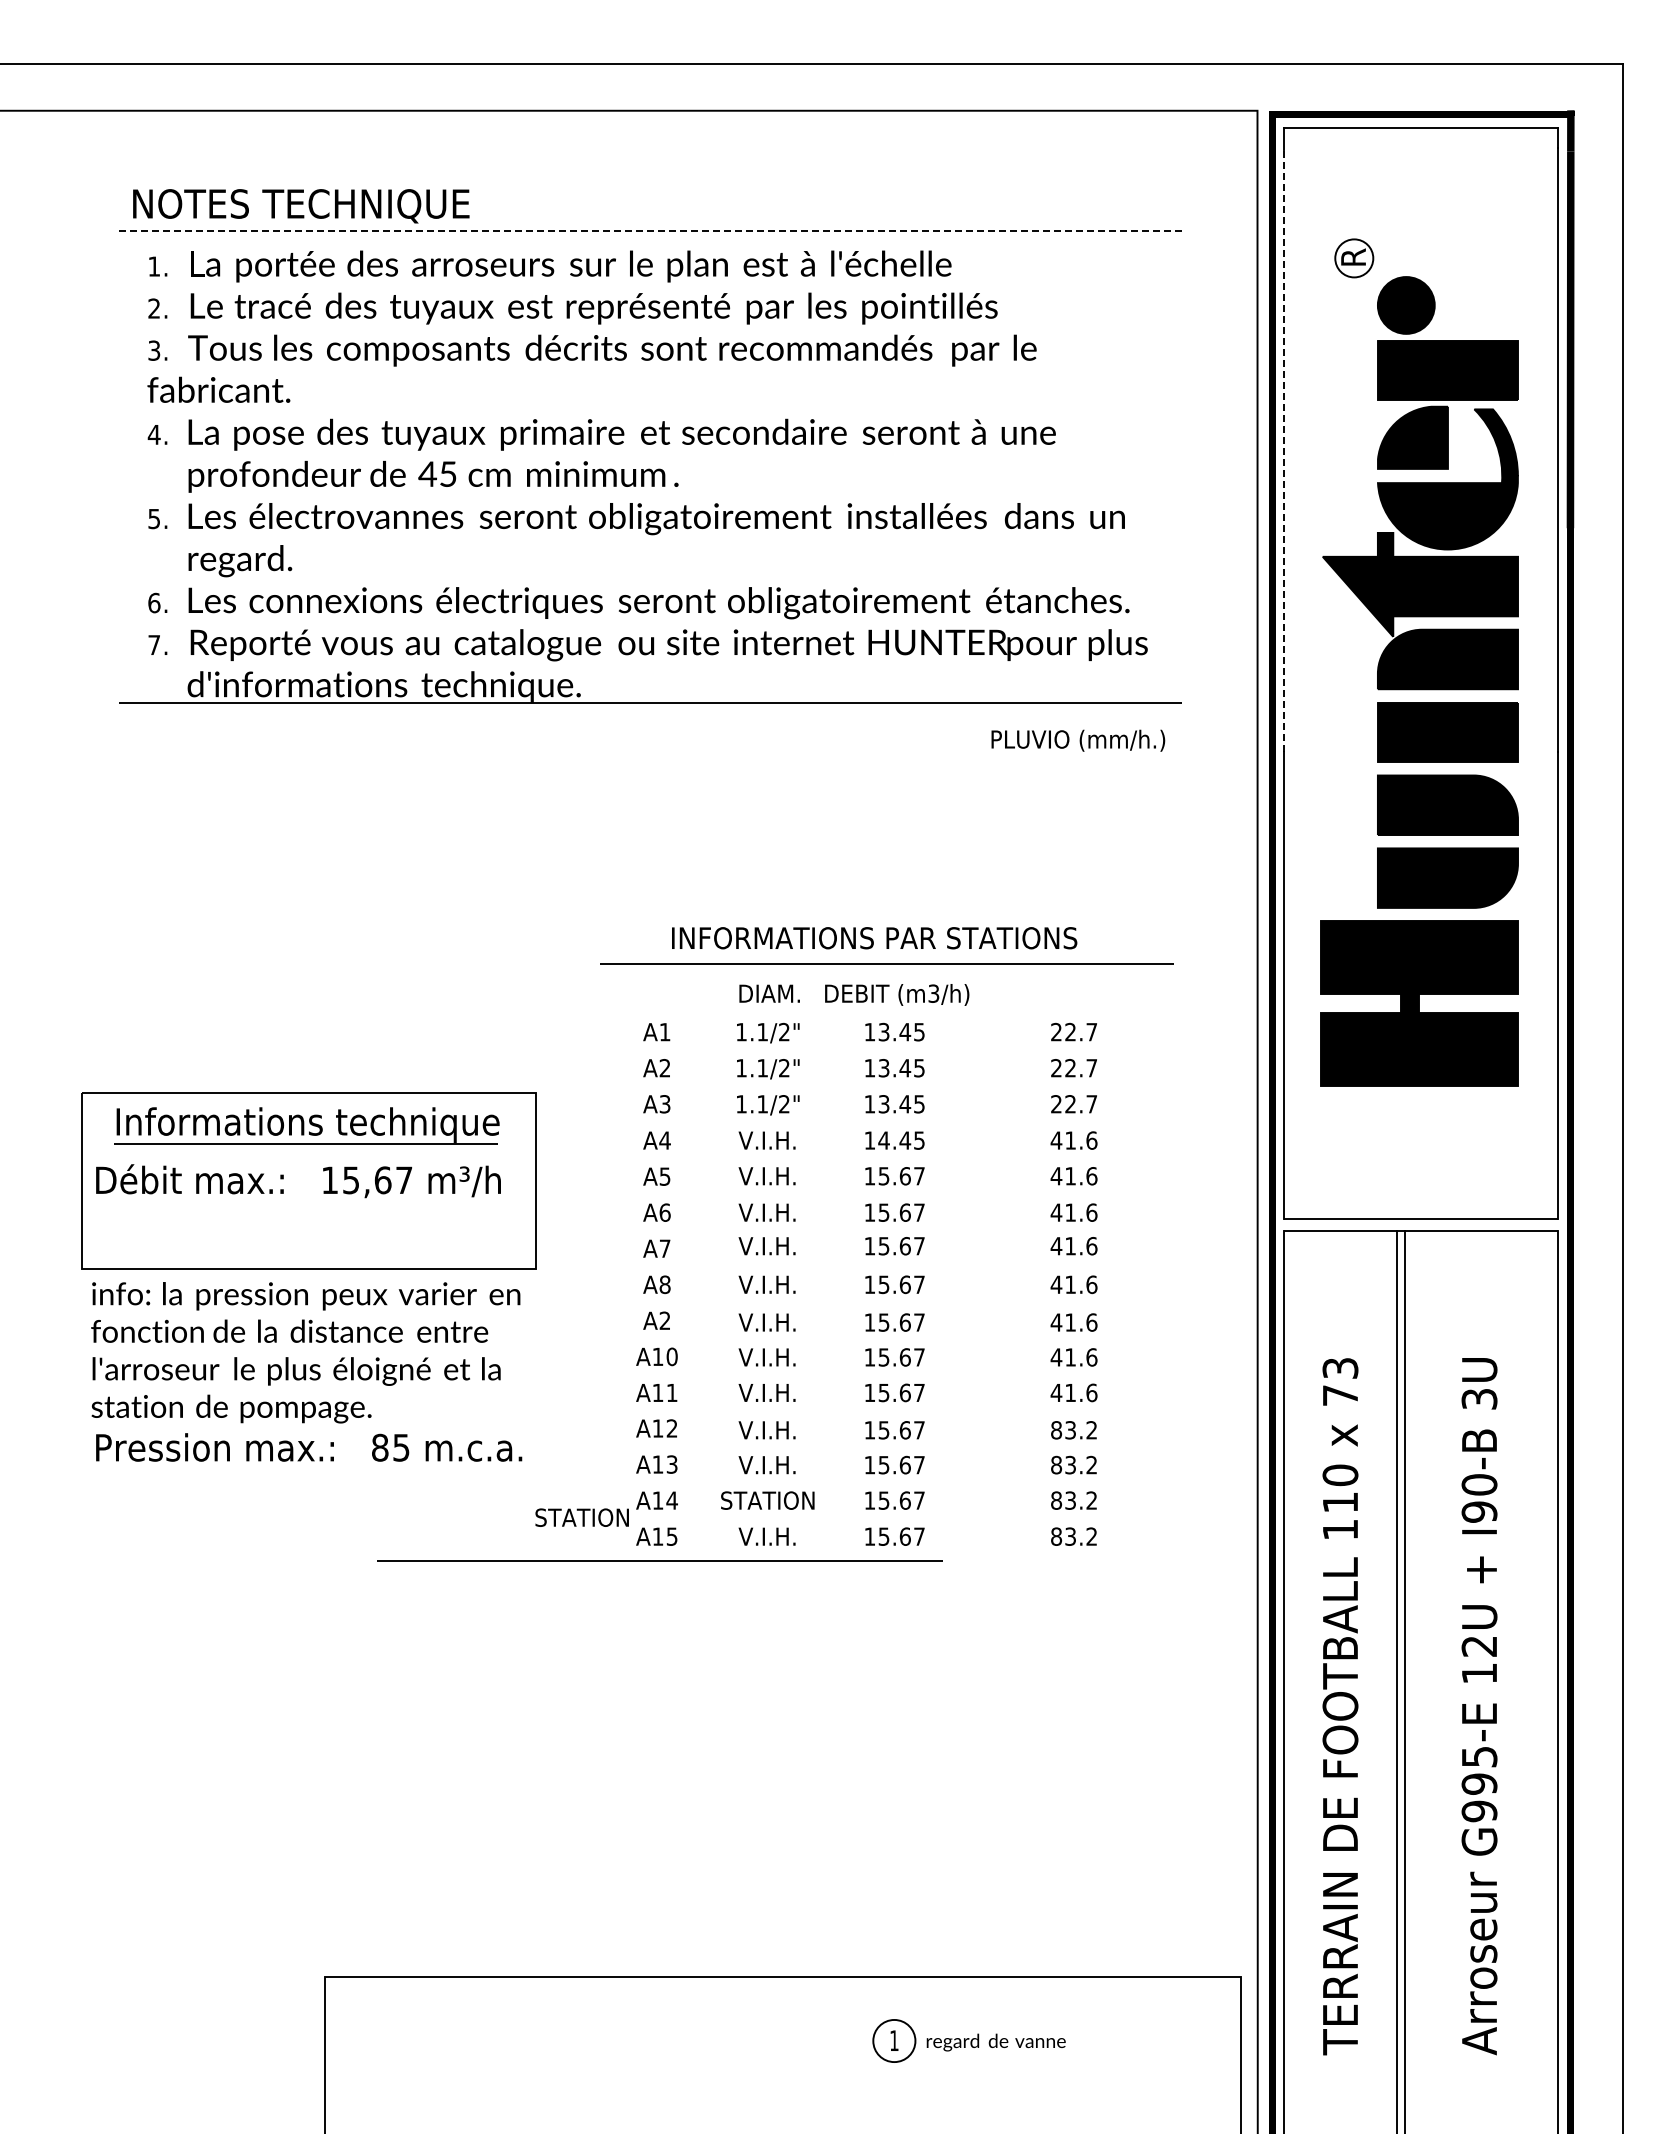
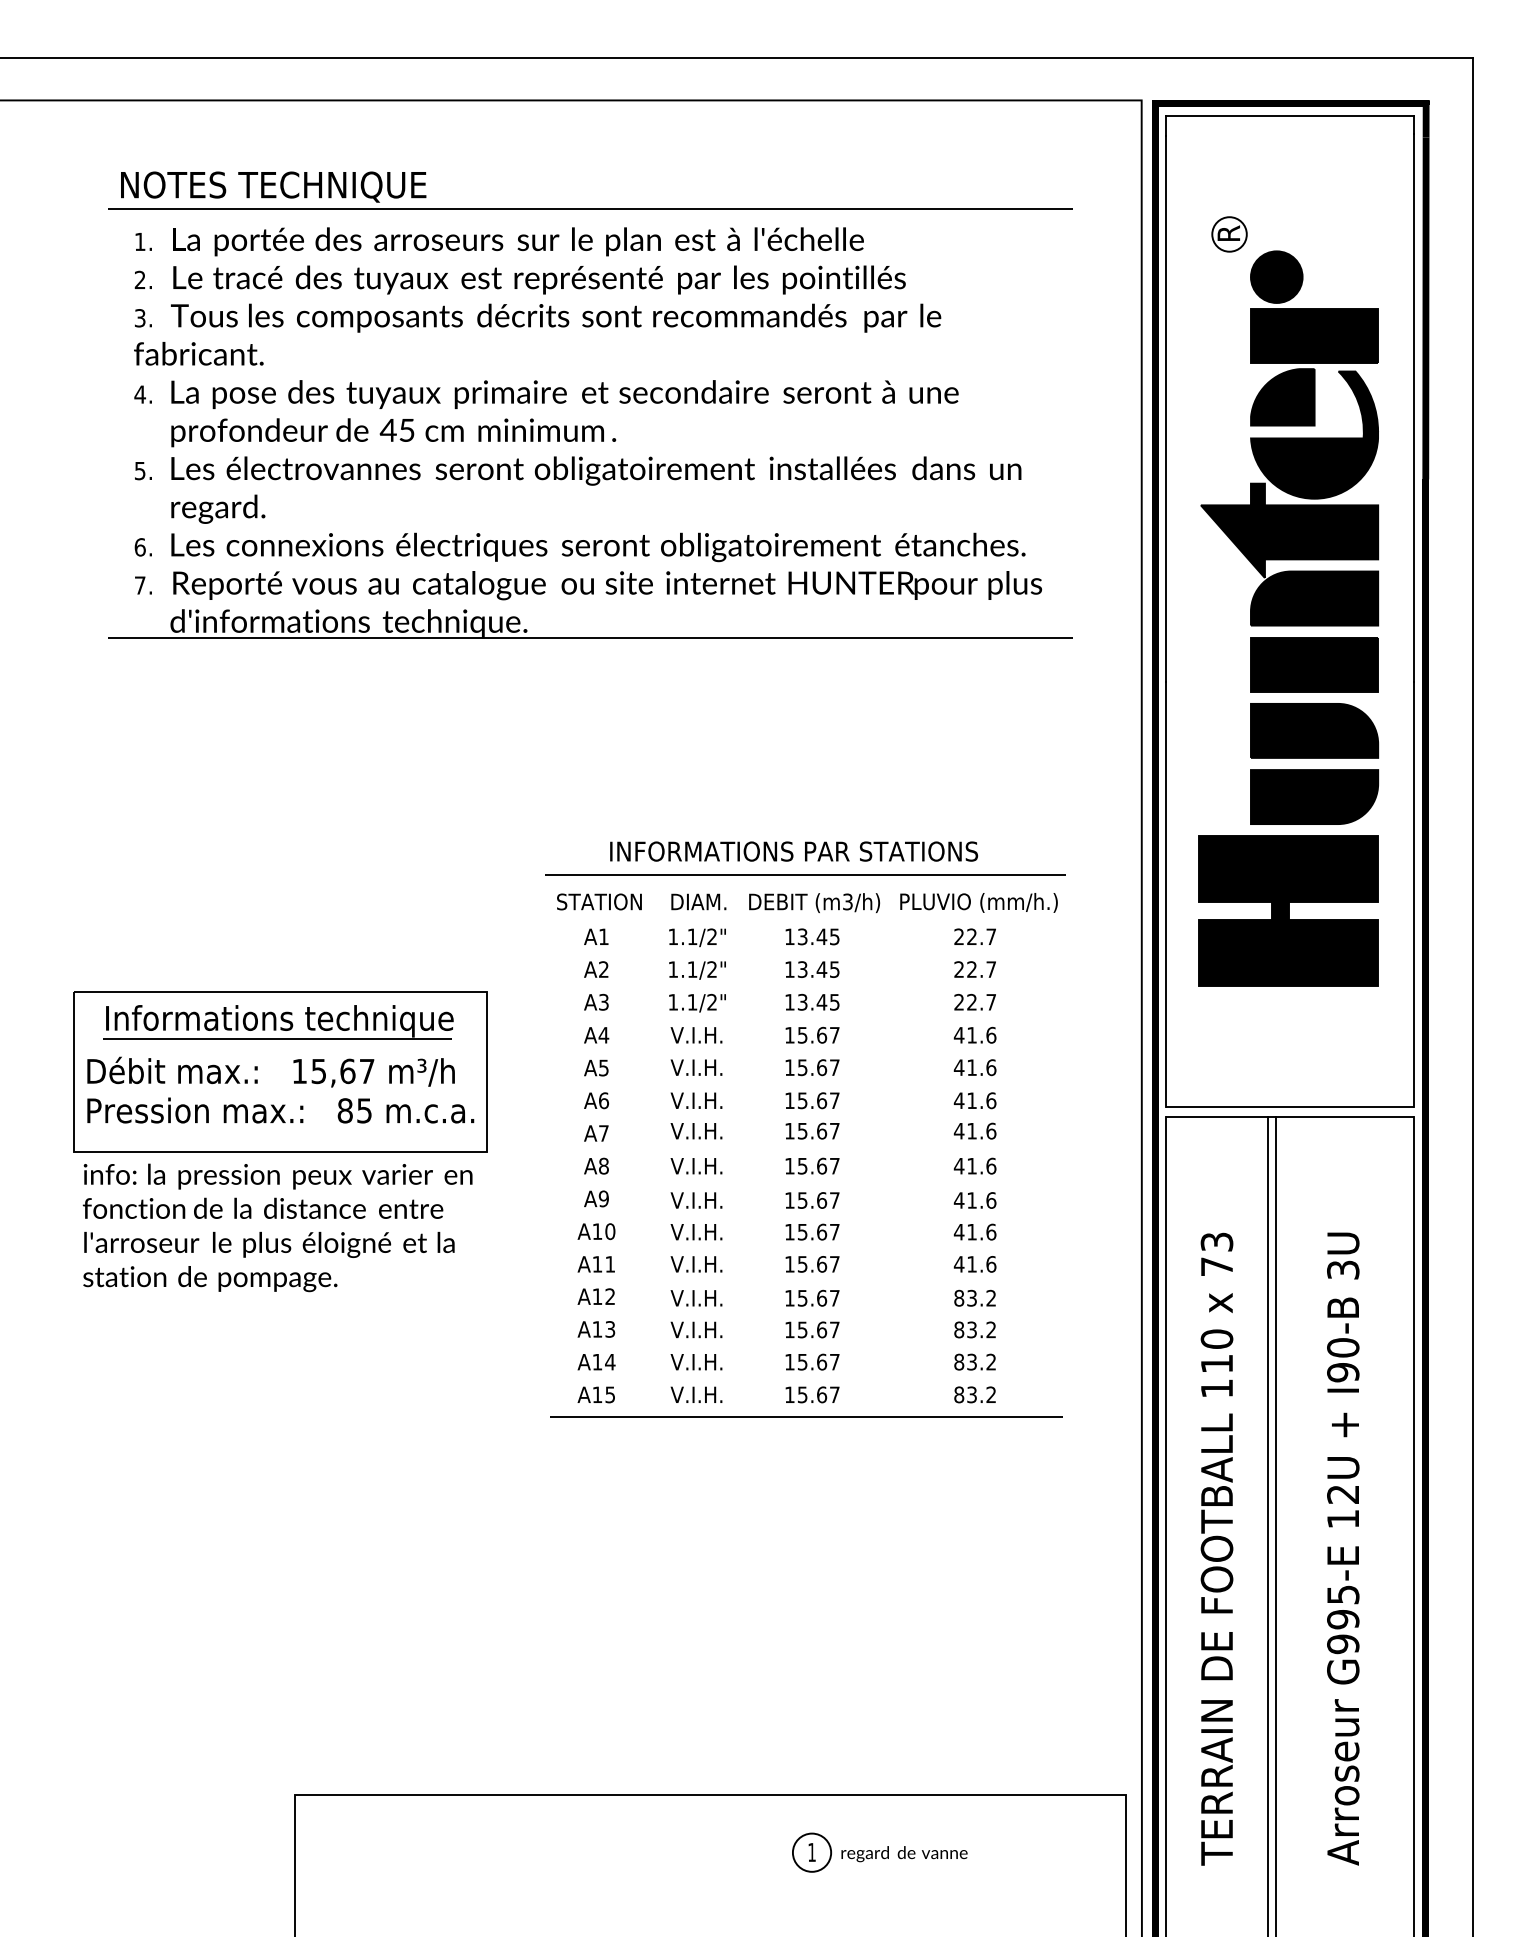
line: (650, 230) -> (590, 209), dashed -> solid
line: (1284, 451) -> (1166, 409), dashed -> solid
text: (1078, 740) -> (979, 902), moved
text: (901, 1140) -> (818, 1035), 14.45 -> 15.67
text: (664, 1320) -> (603, 1198), A2 -> A9
text: (309, 1447) -> (281, 1110), moved
text: (767, 1500) -> (696, 1362), STATION -> V.I.H.
text: (581, 1517) -> (598, 901), moved
line: (659, 1560) -> (805, 1416), moved

